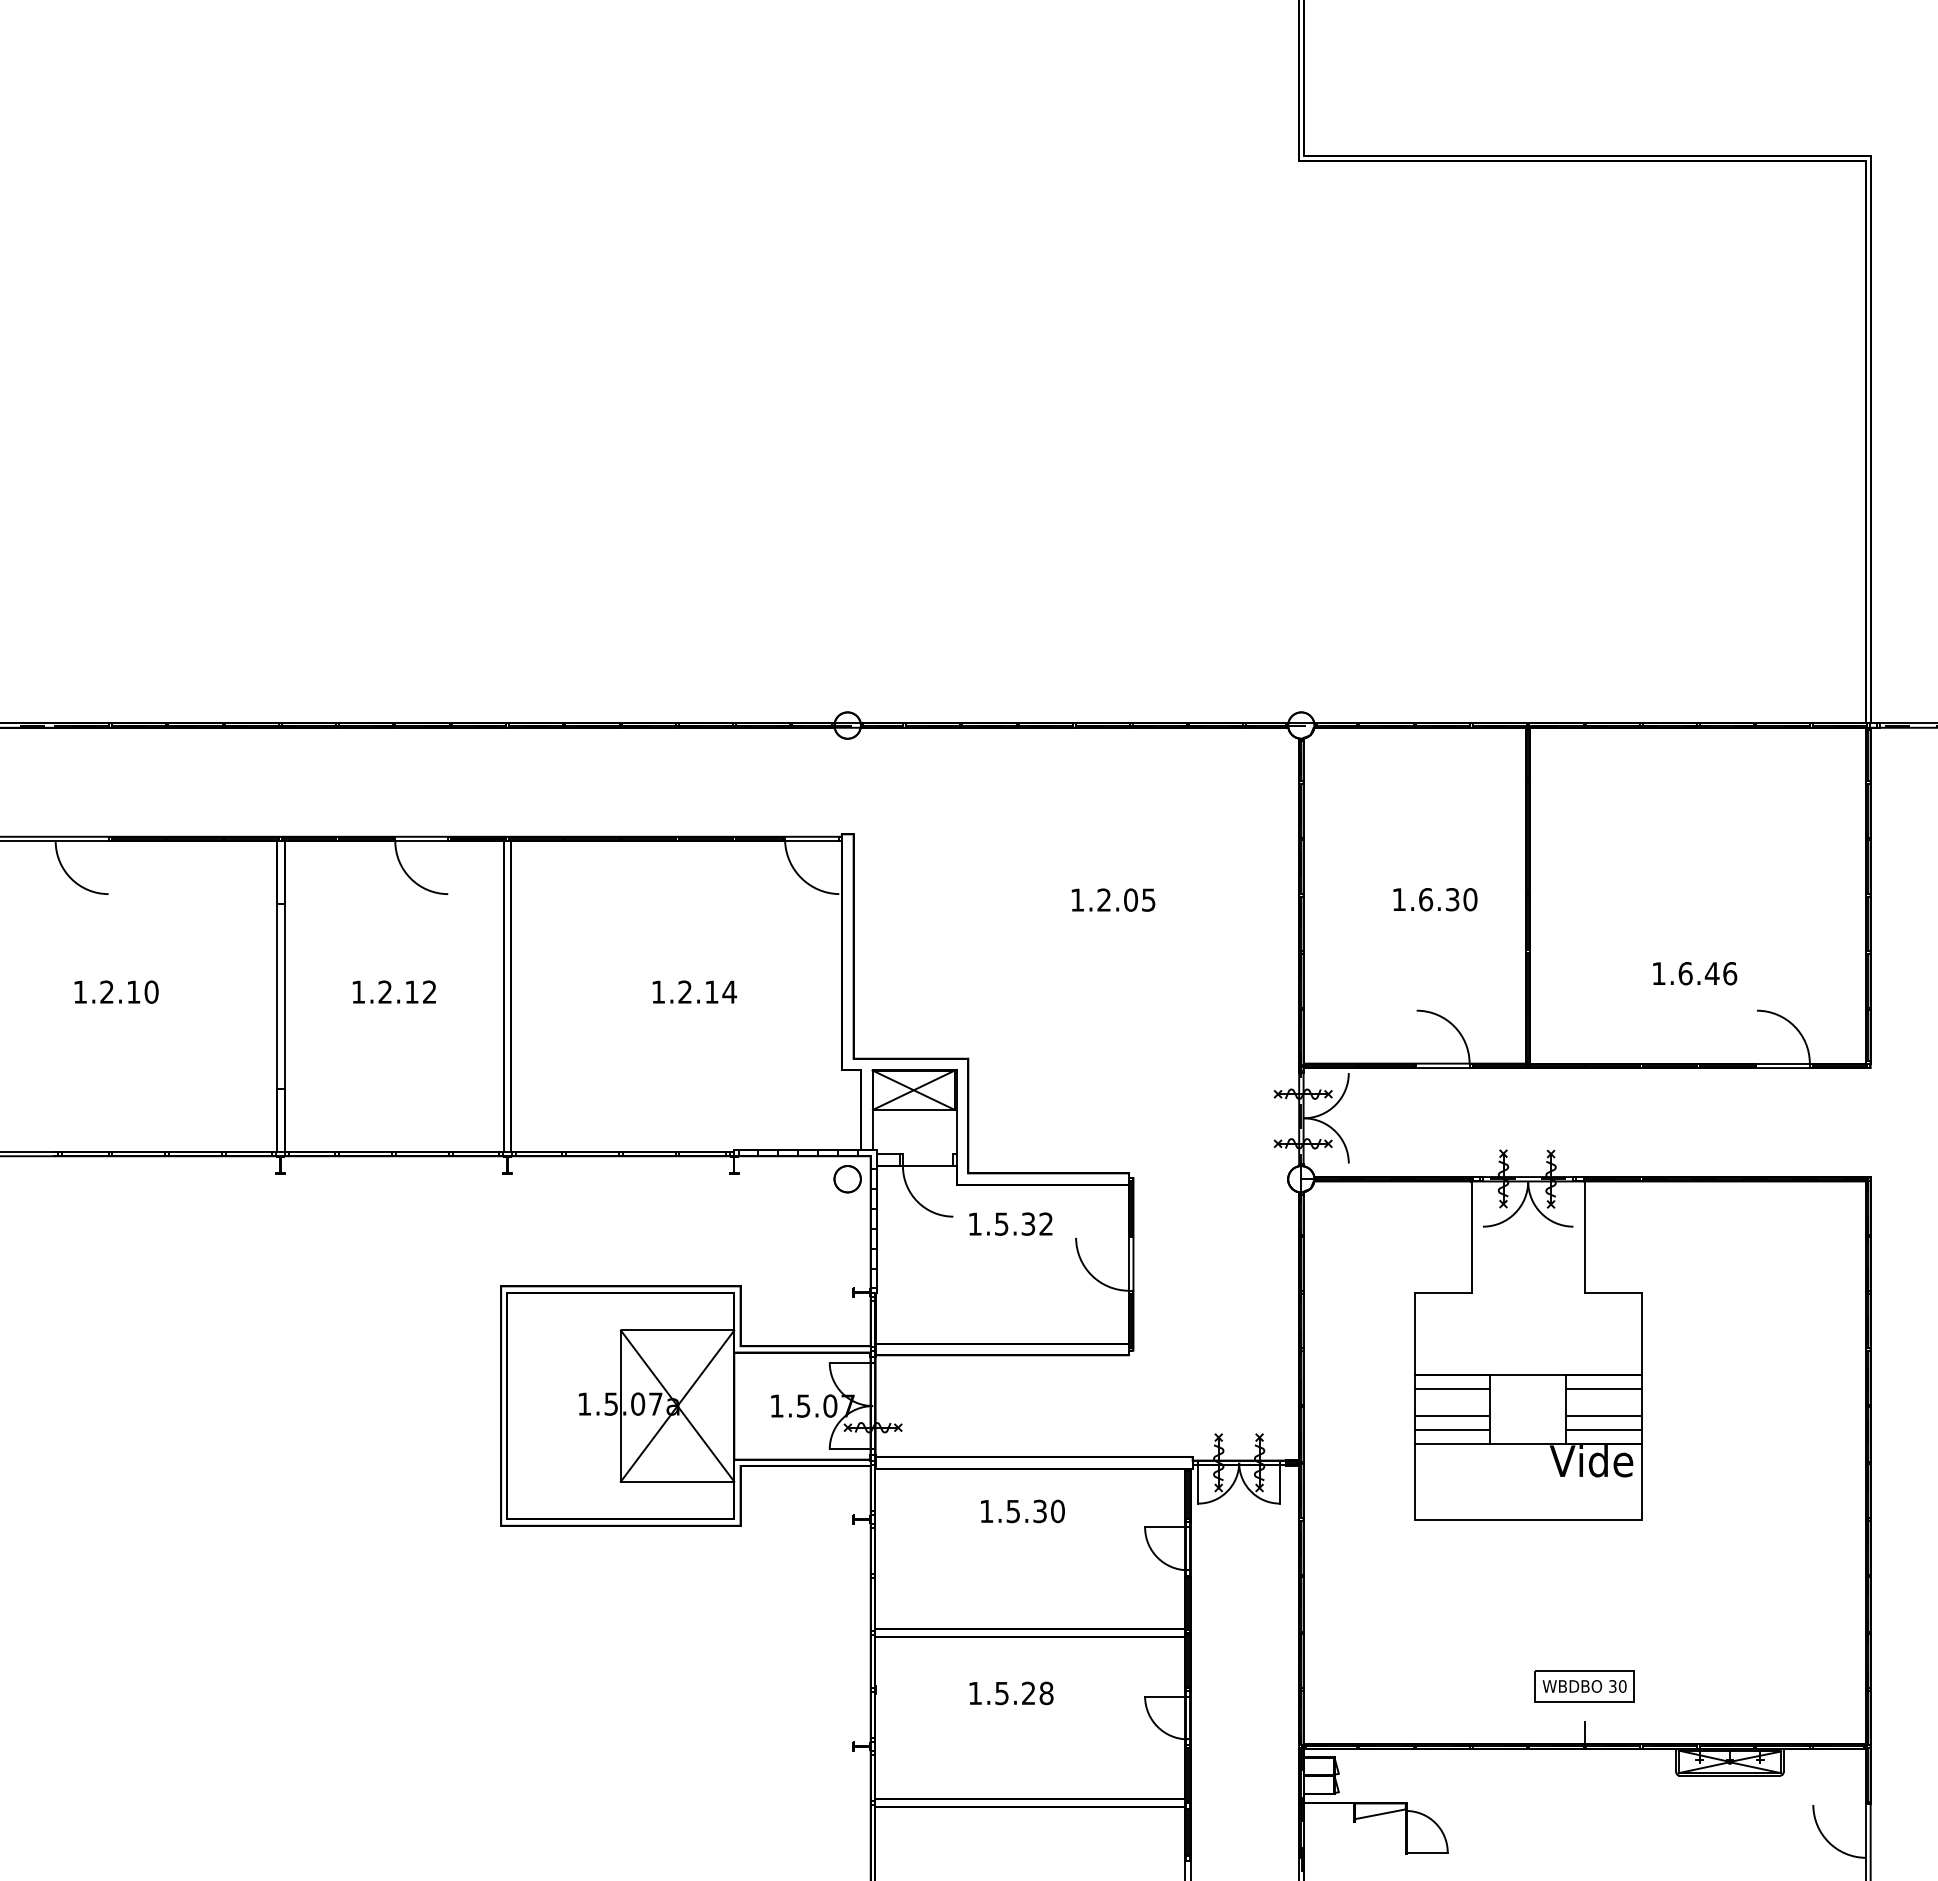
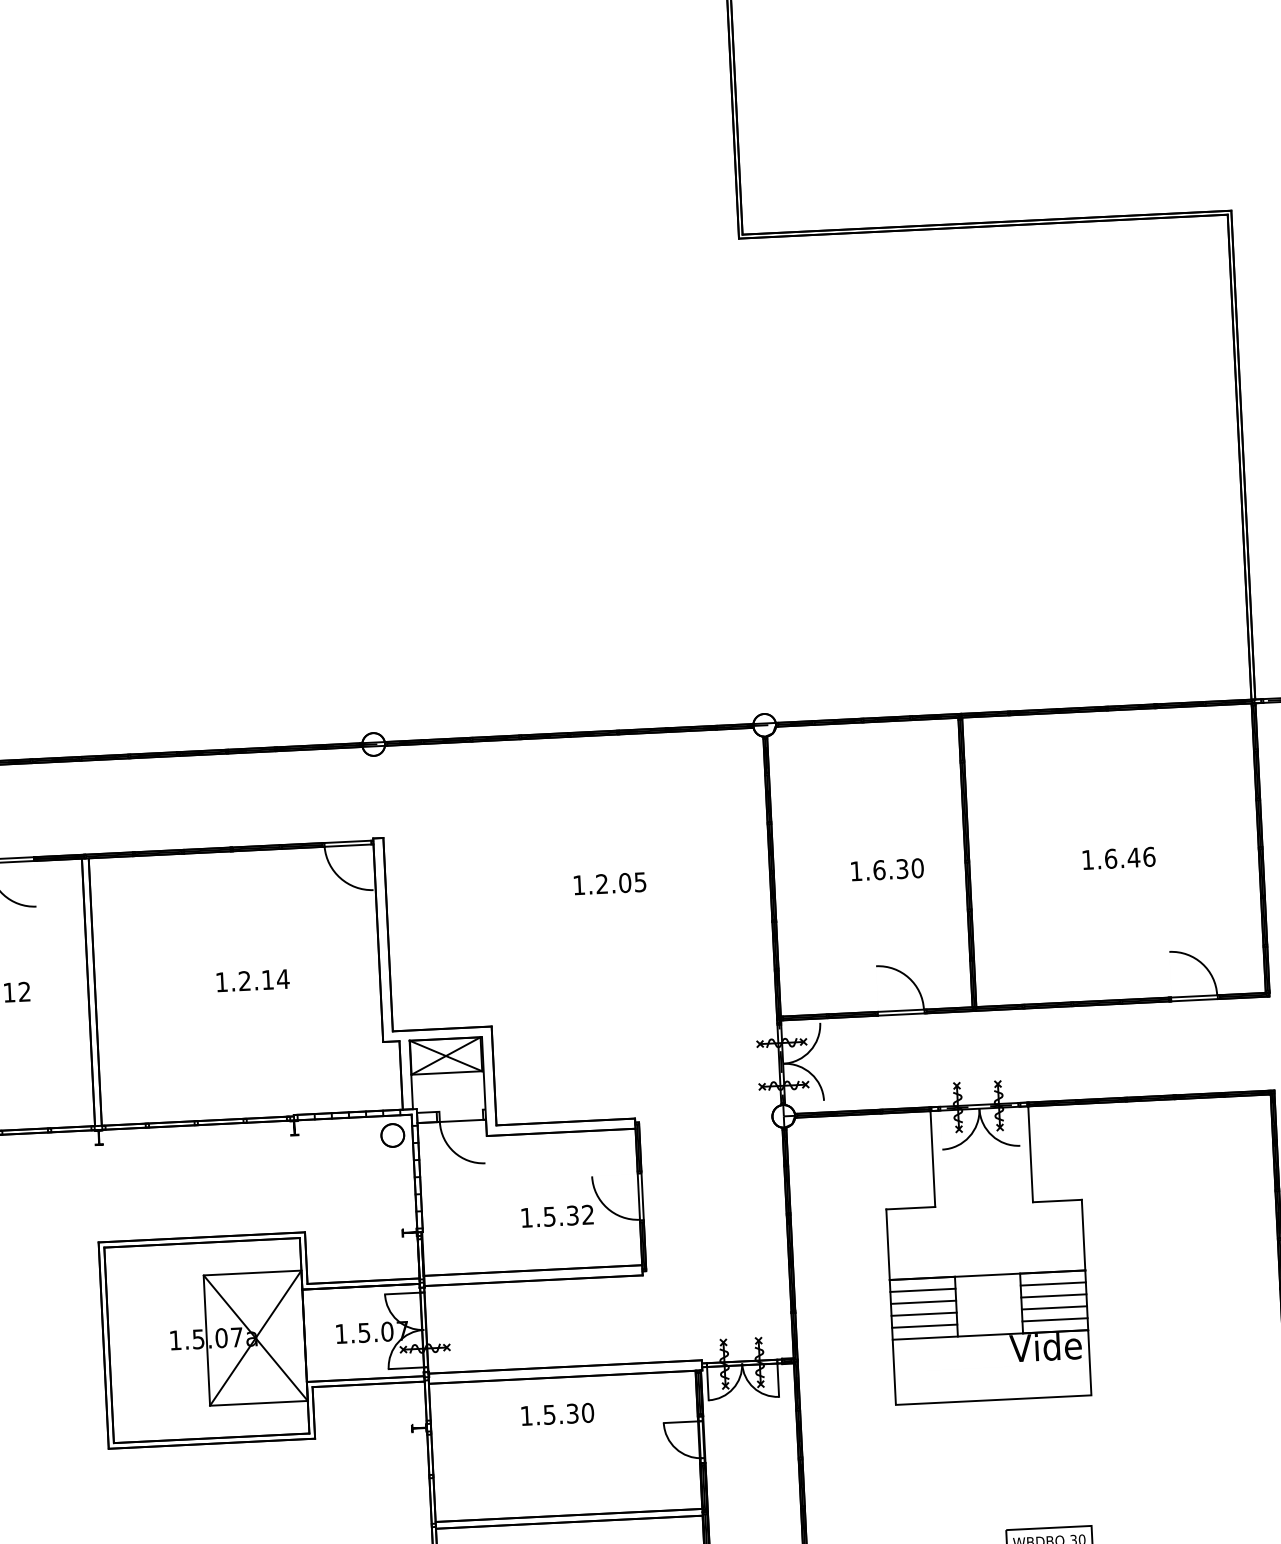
text: (1695, 973) -> (1119, 858), moved
text: (1010, 1223) -> (557, 1215), moved
line: (1452, 1402) -> (923, 1302), added
line: (1603, 1402) -> (1053, 1296), added

